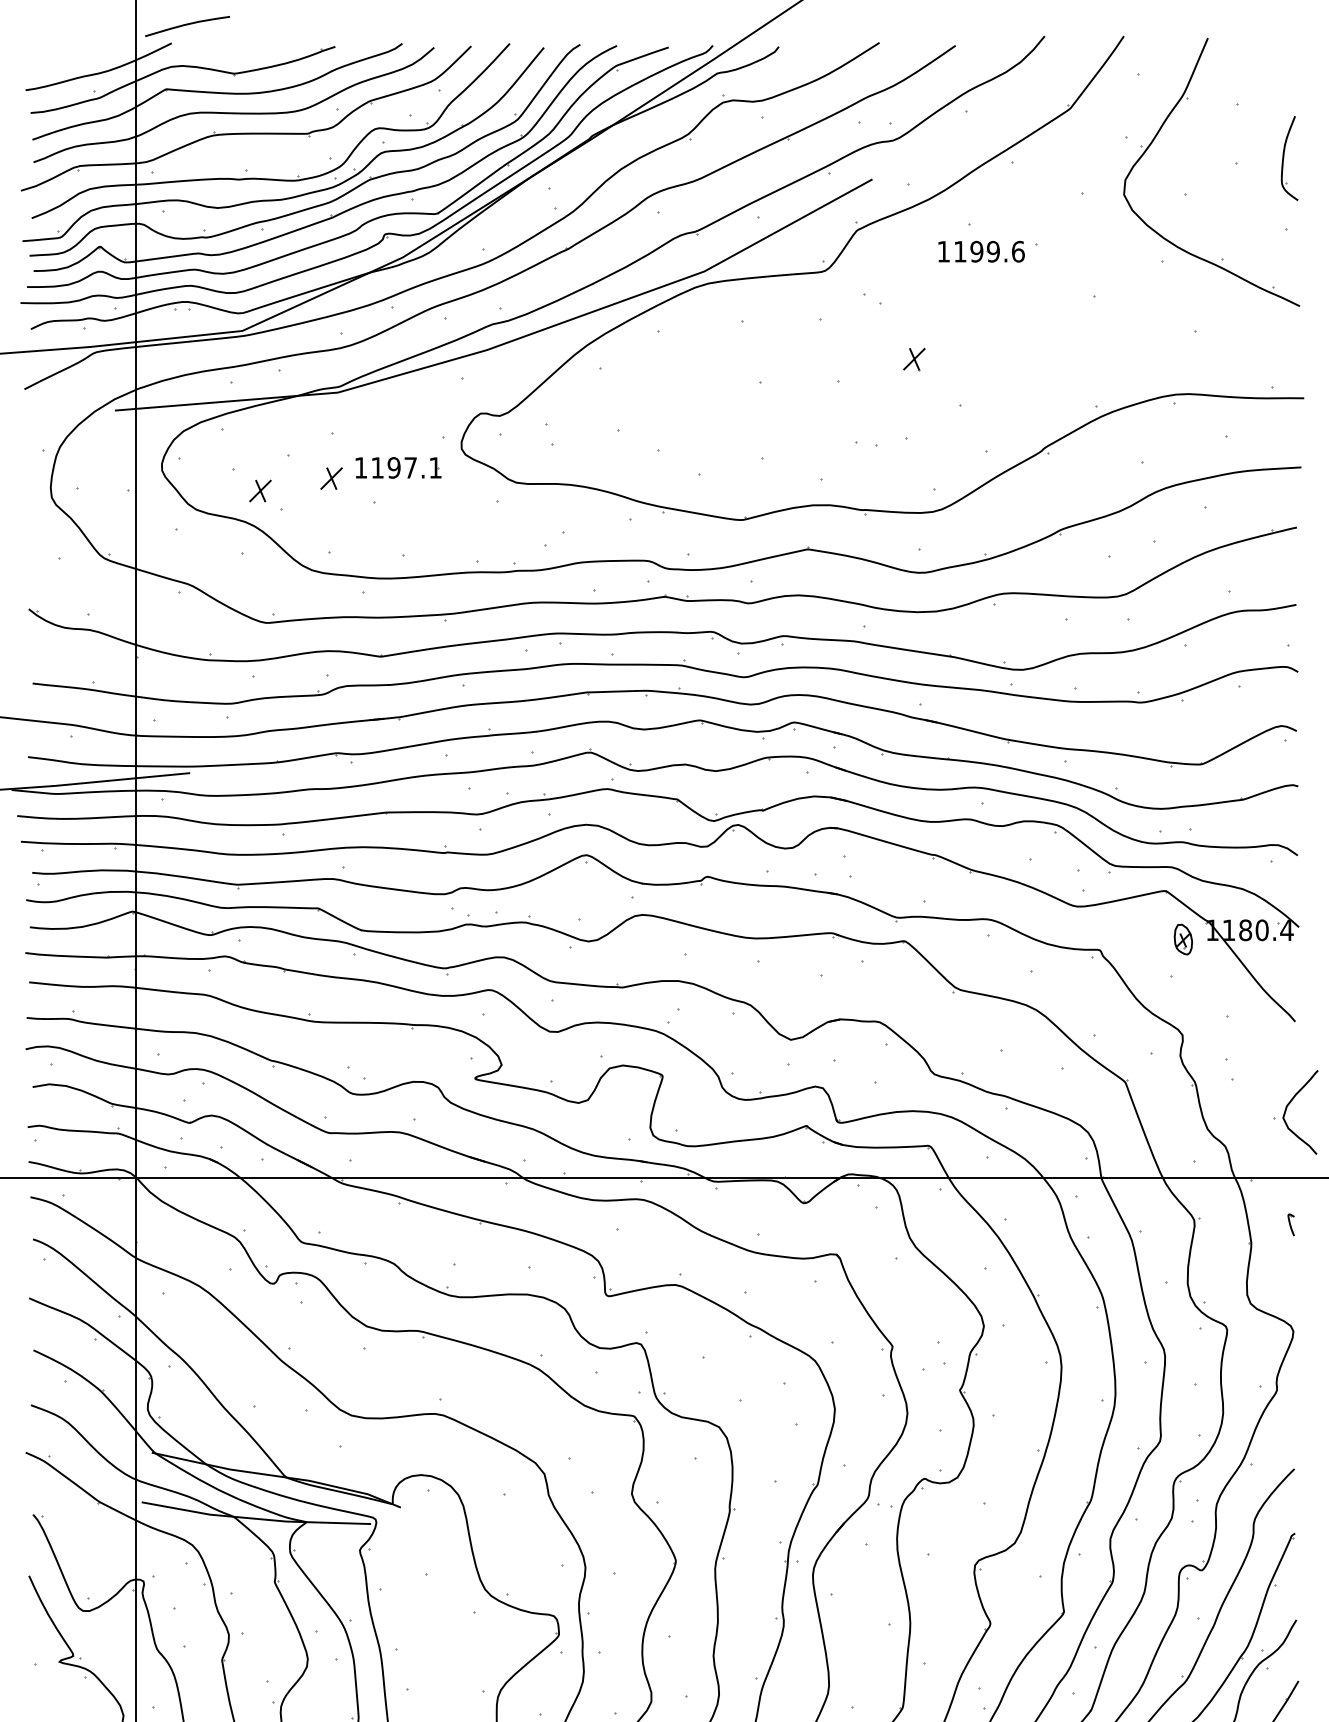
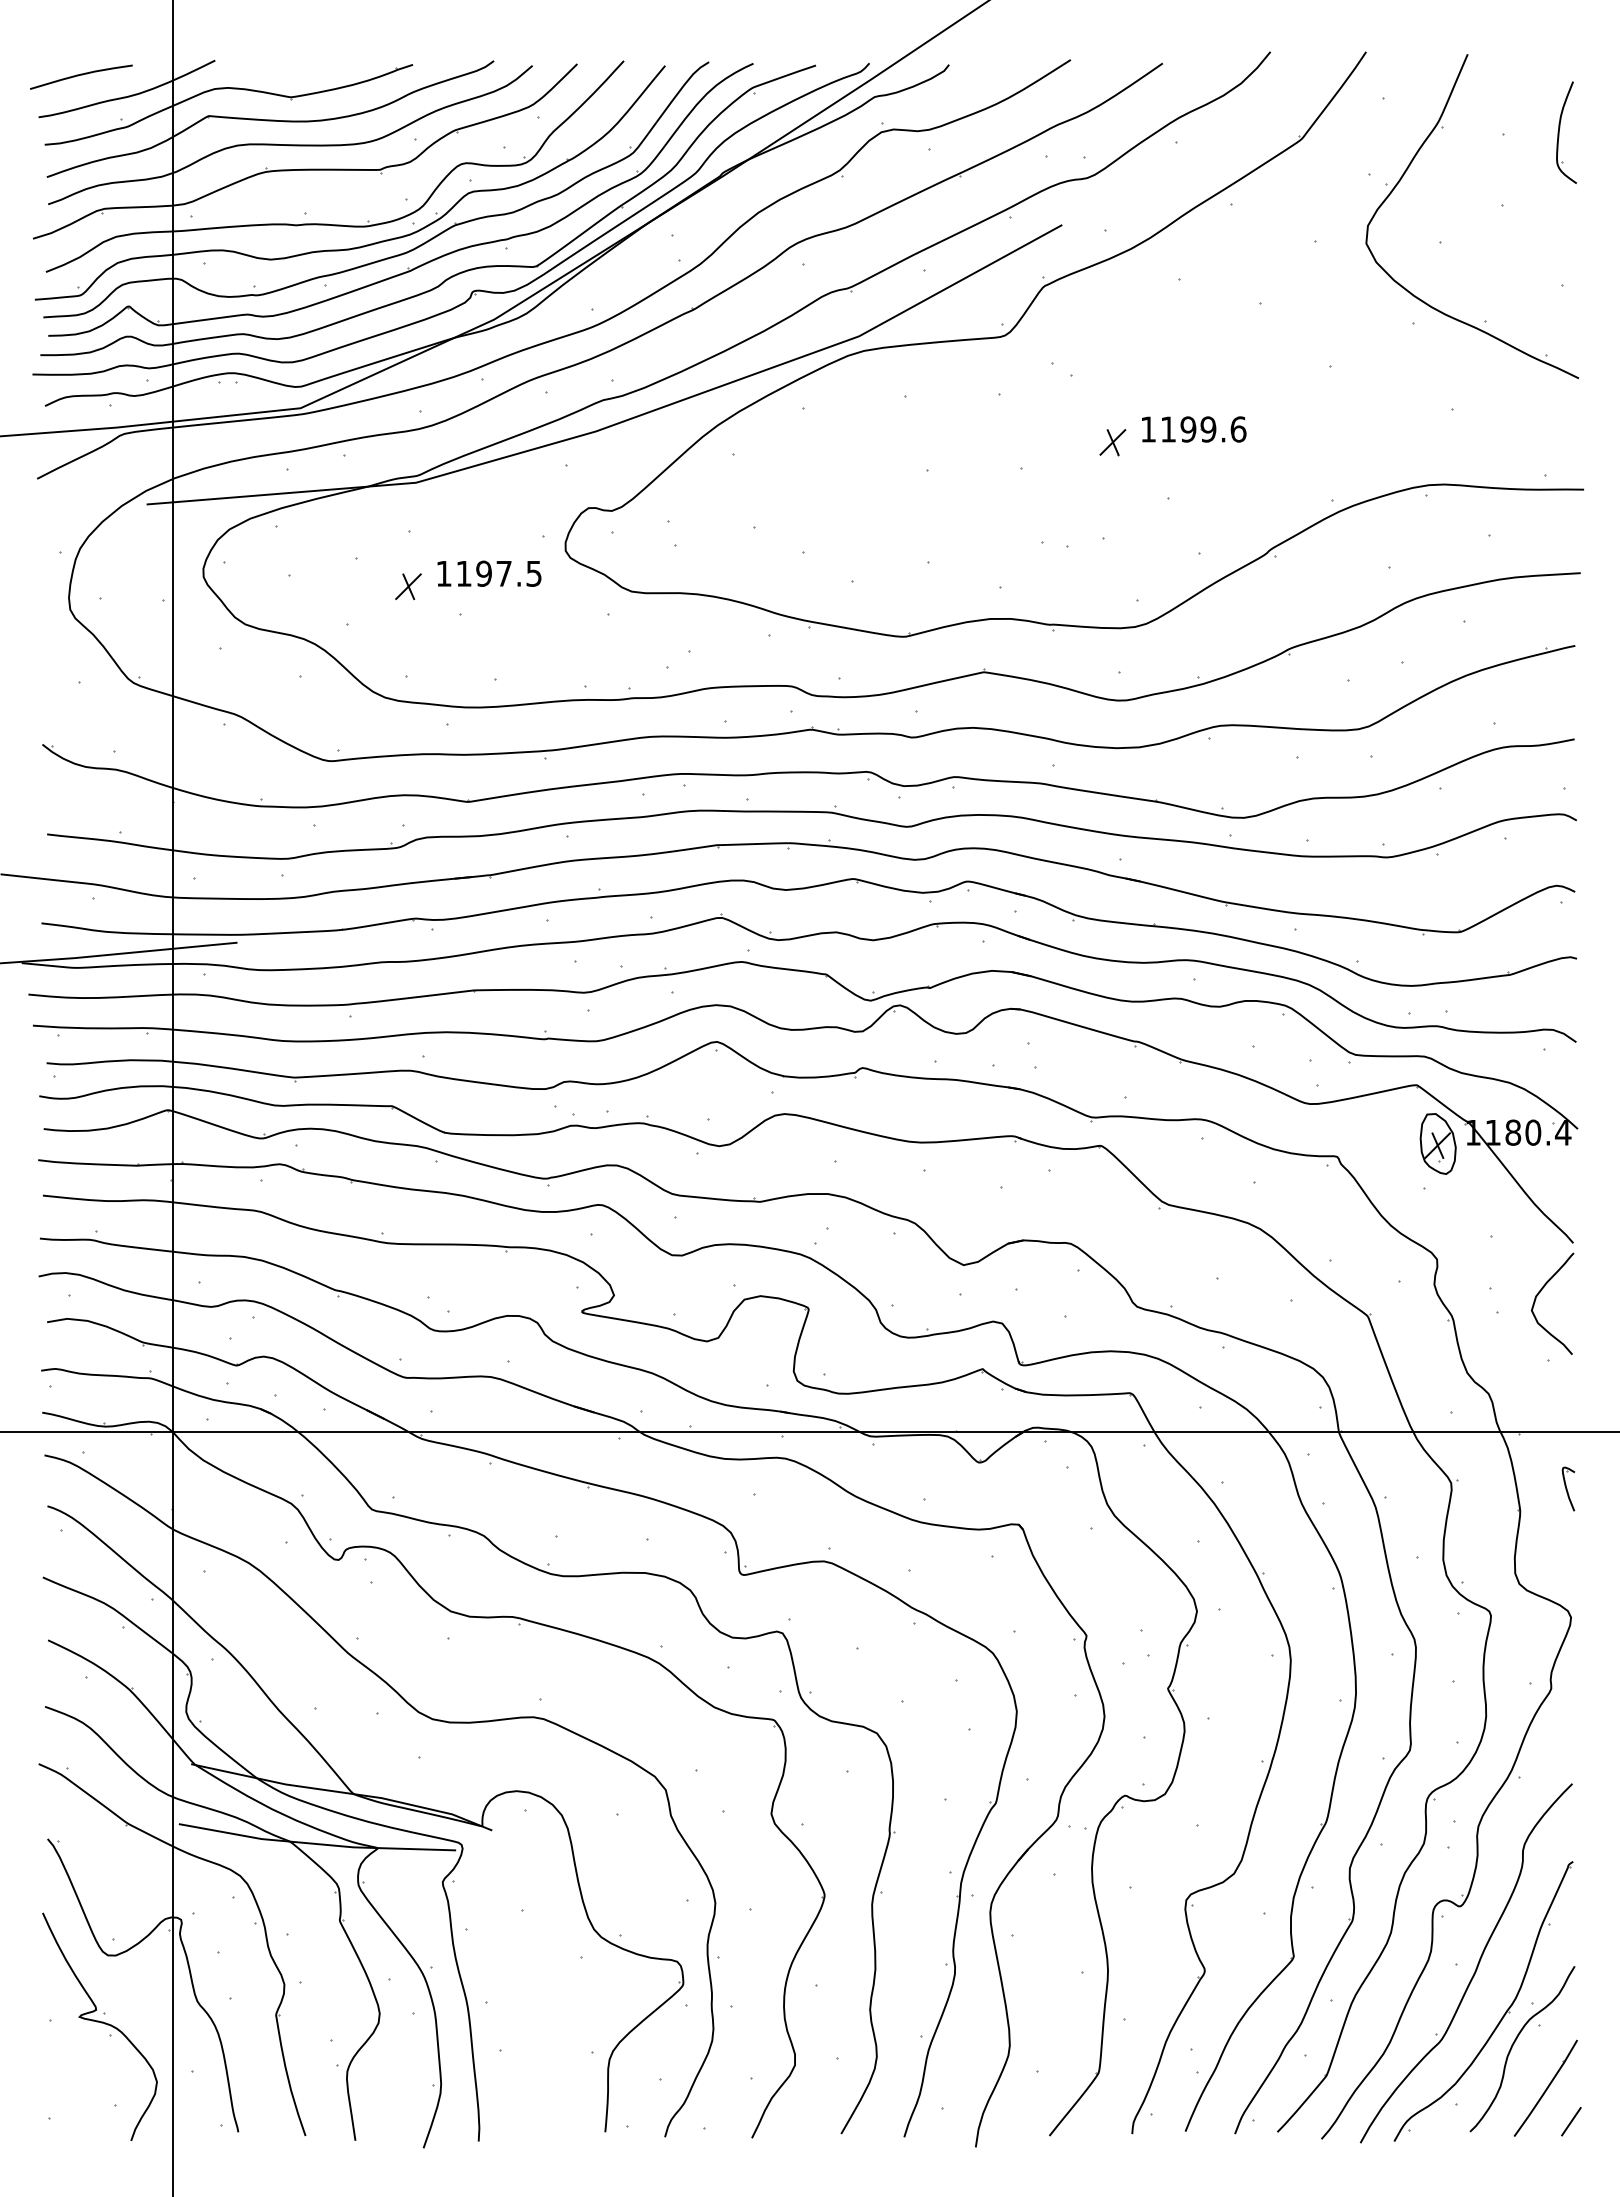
curve: (187, 25) -> (81, 75), moved
part: (1283, 158) -> (1559, 132), moved
part: (981, 251) -> (1194, 429), moved
text: (435, 467) -> (533, 573), 1197.1 -> 1197.5
part: (260, 490) -> (322, 601), removed
part: (1182, 939) -> (1437, 1143), size x1.67
curve: (1288, 1105) -> (1538, 1295), moved
part: (1291, 1224) -> (1568, 1488), size x1.67

